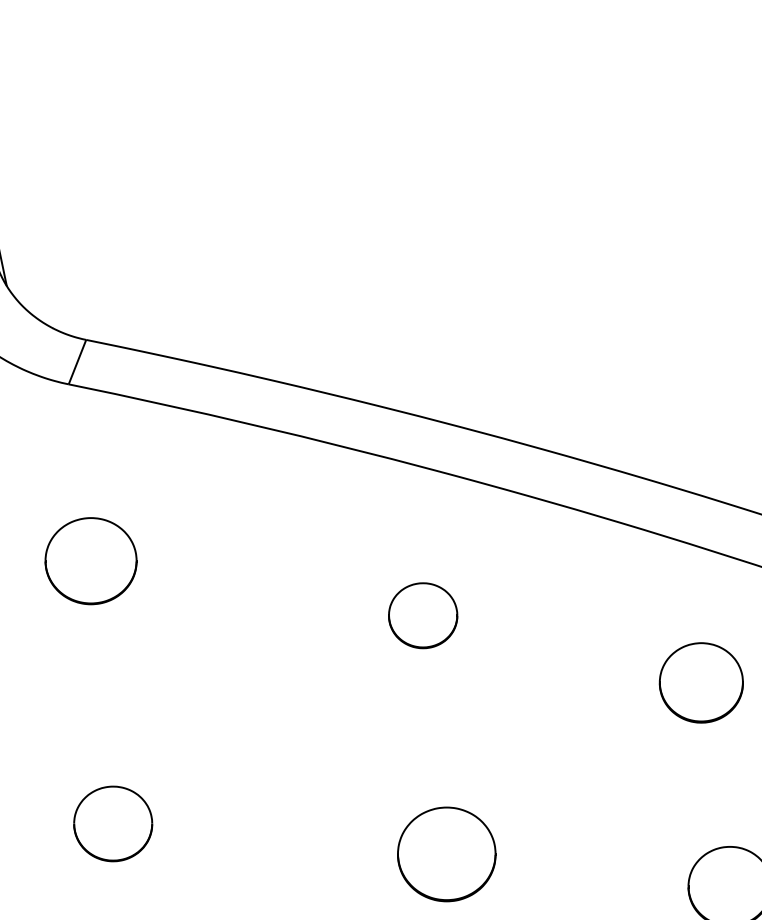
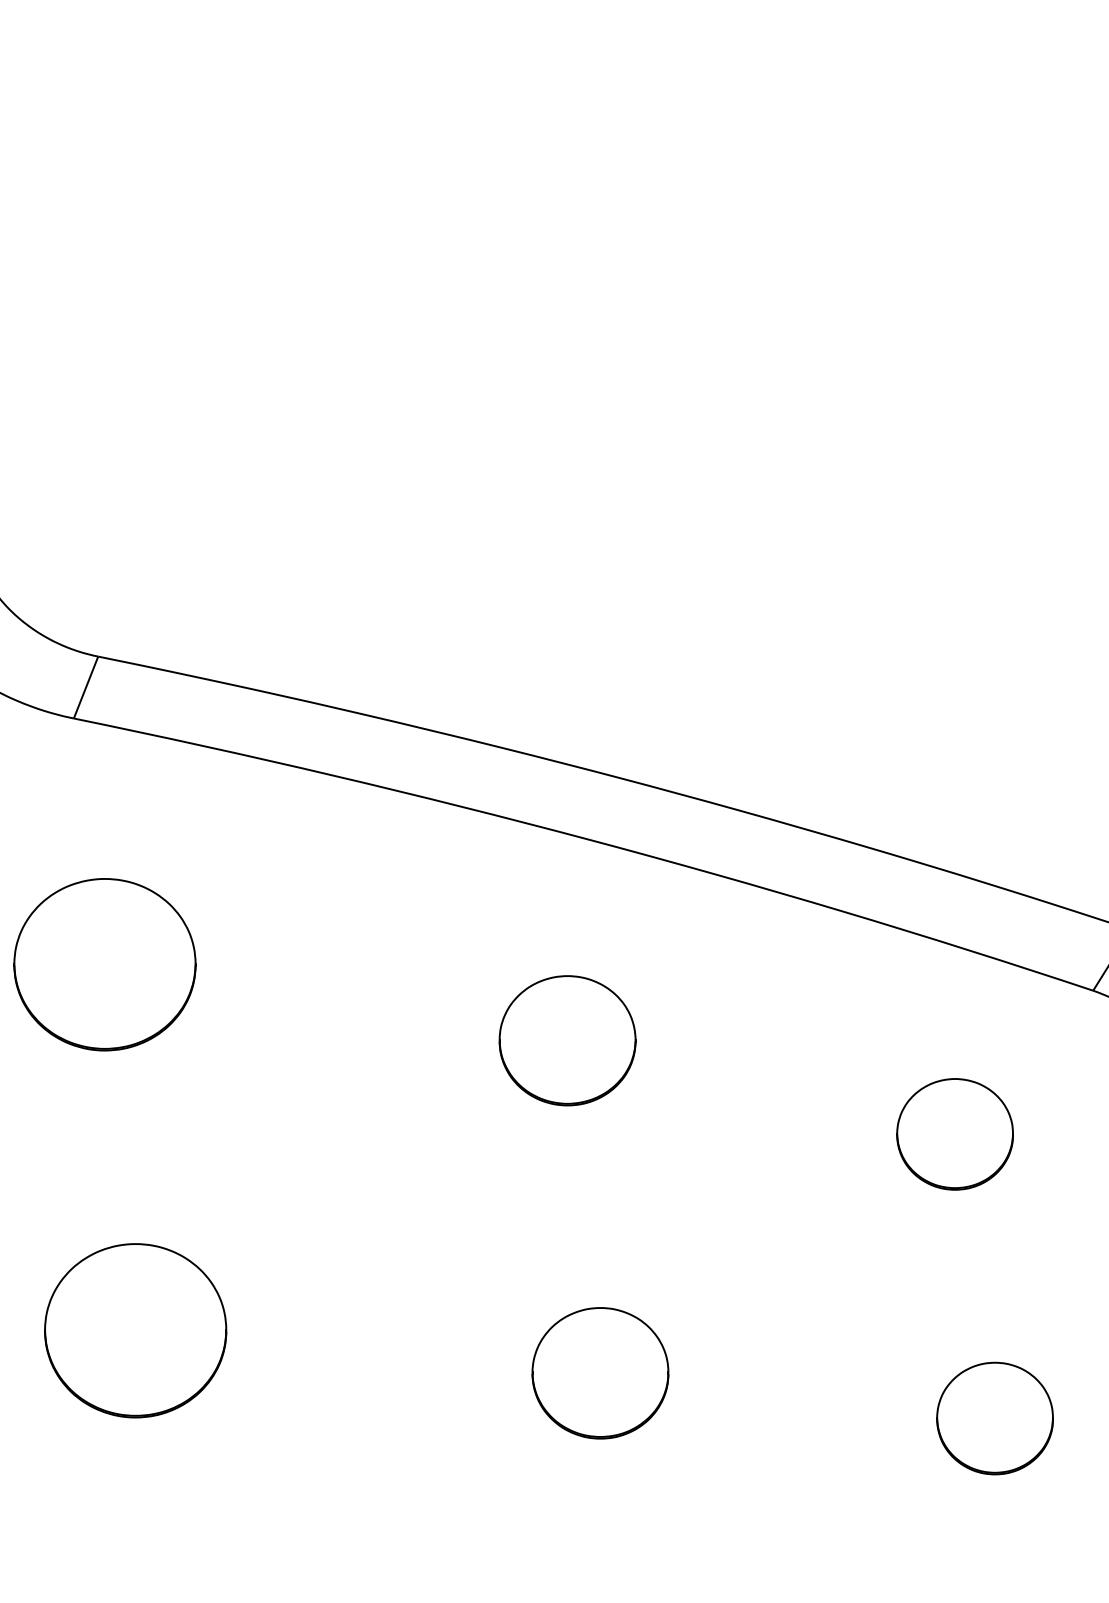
part: (90, 560) -> (104, 964), size x1.43
part: (423, 615) -> (567, 1040), size x1.43
part: (112, 823) -> (135, 1330), size x1.67

